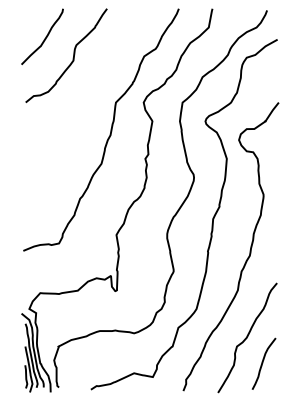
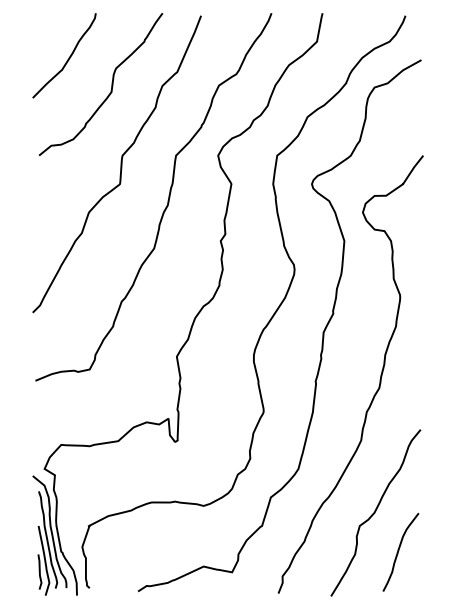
curve: (79, 108) -> (120, 164), added

